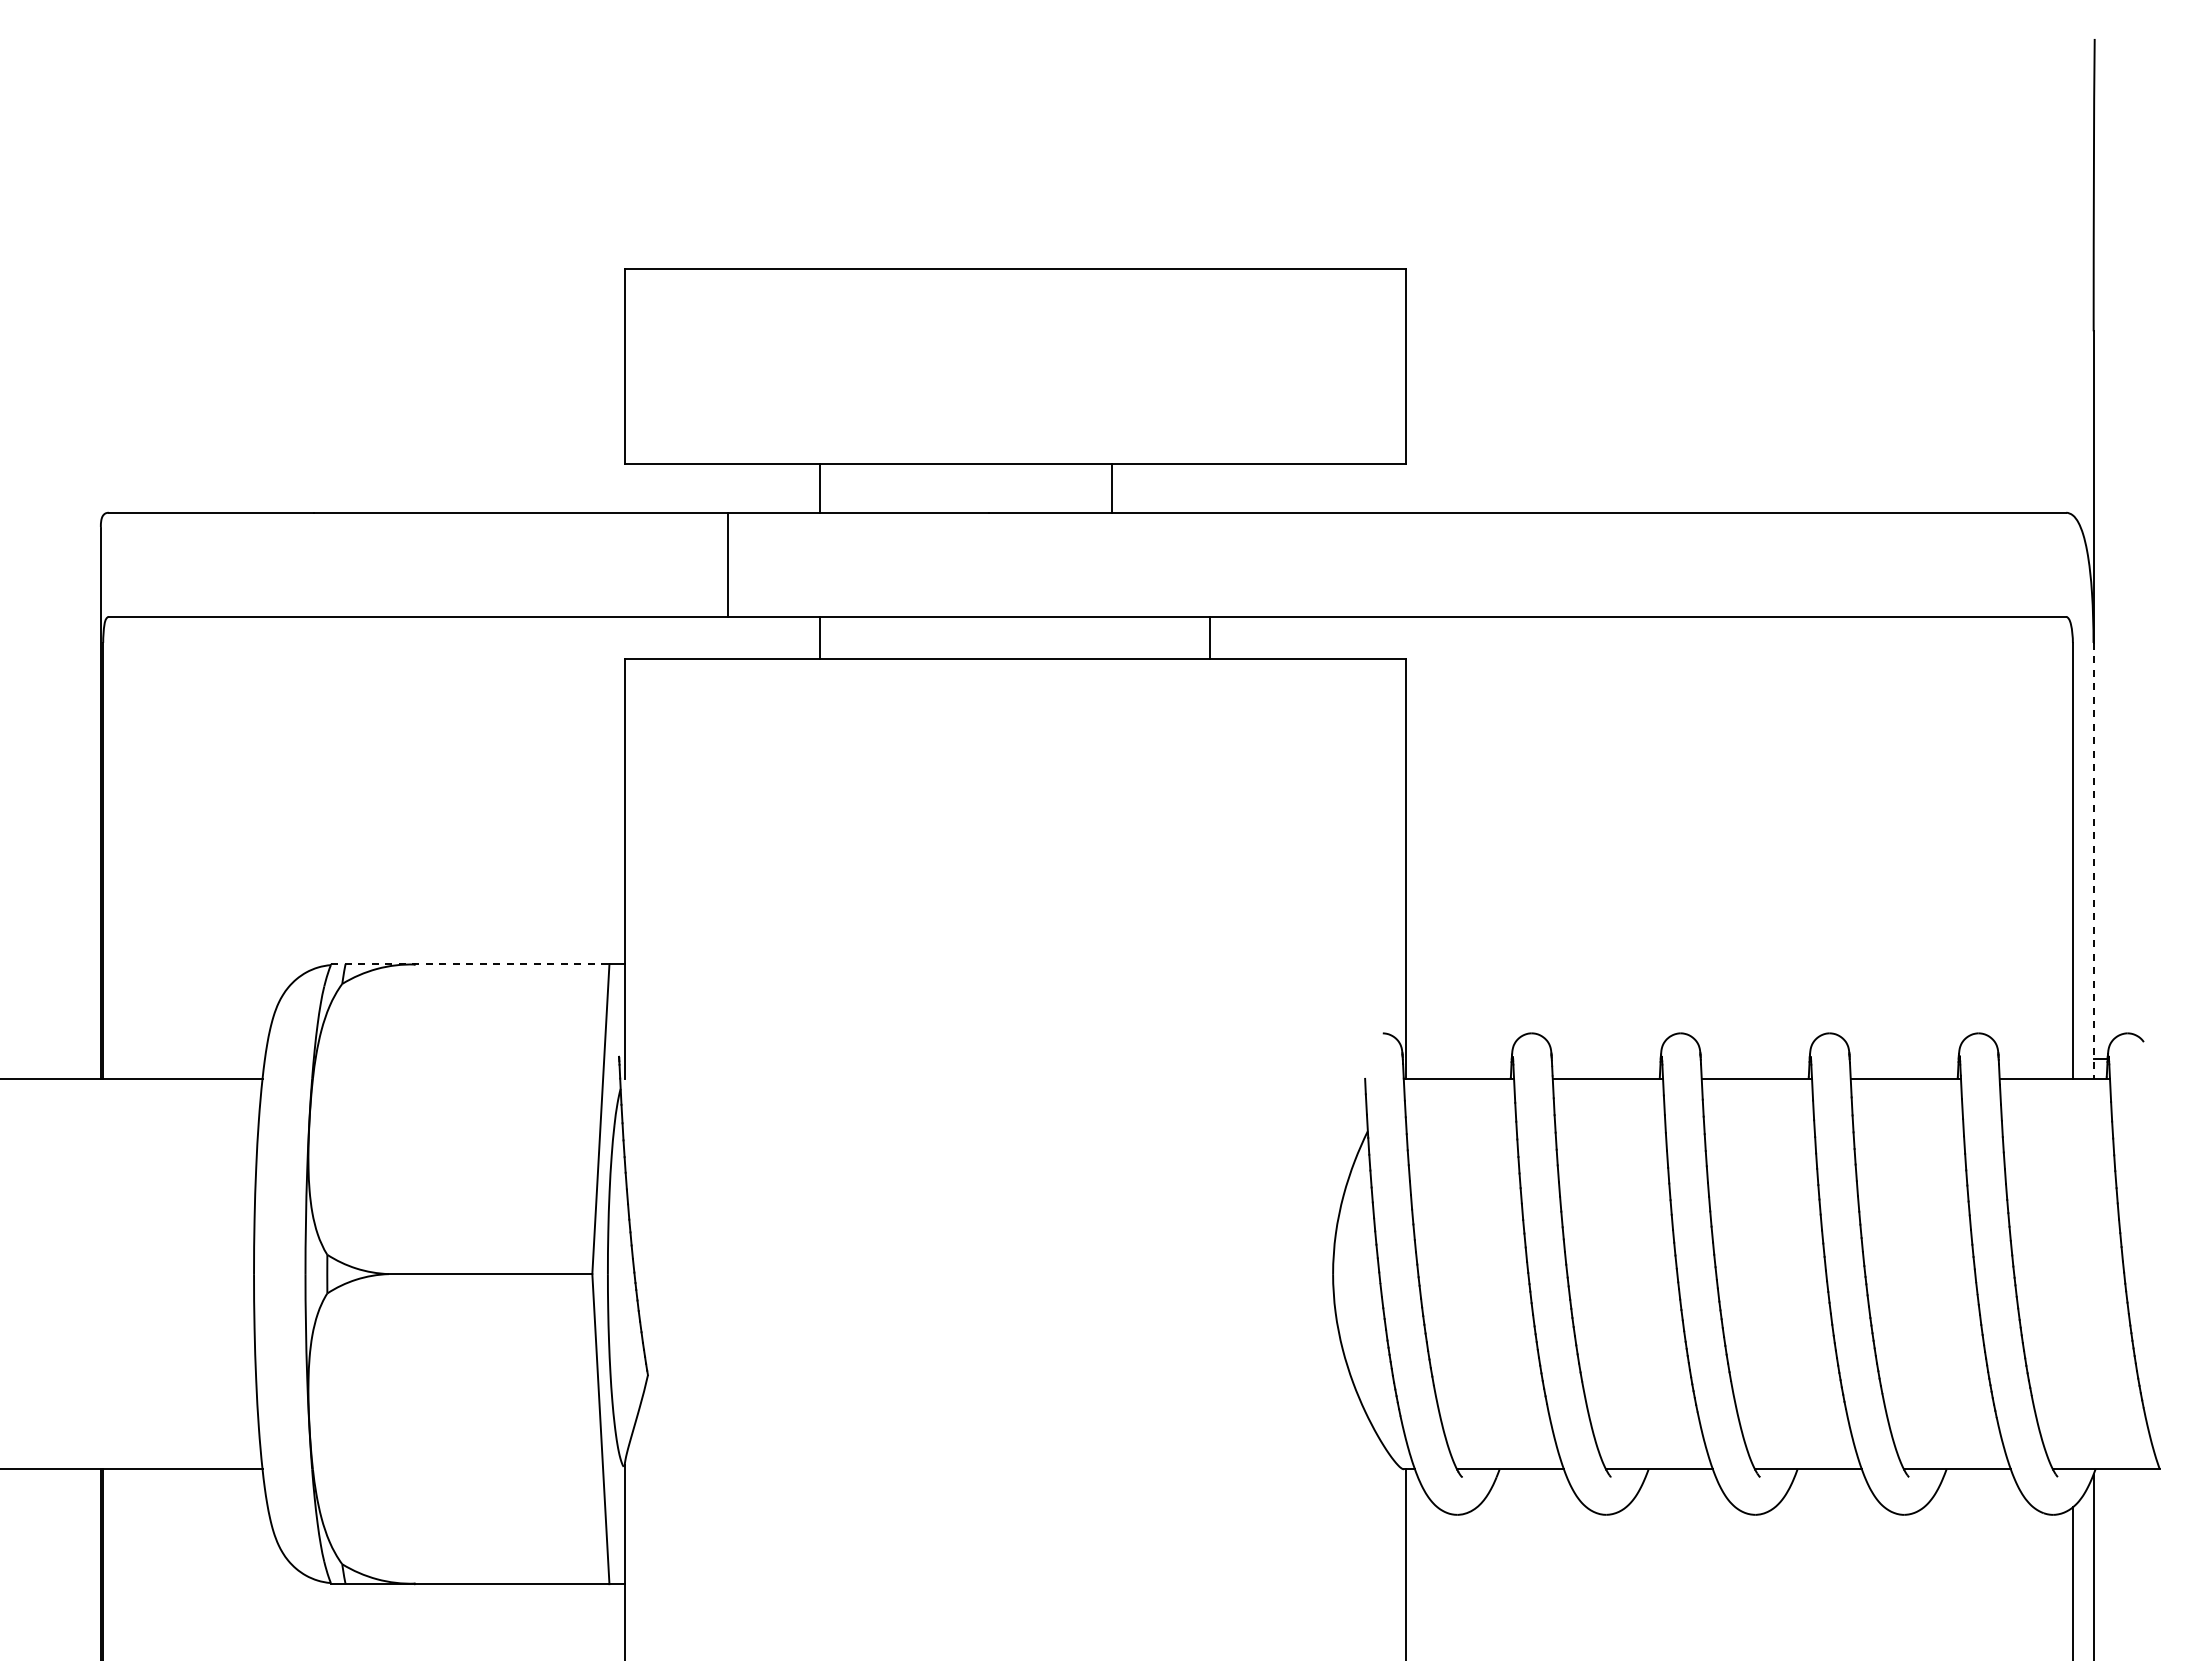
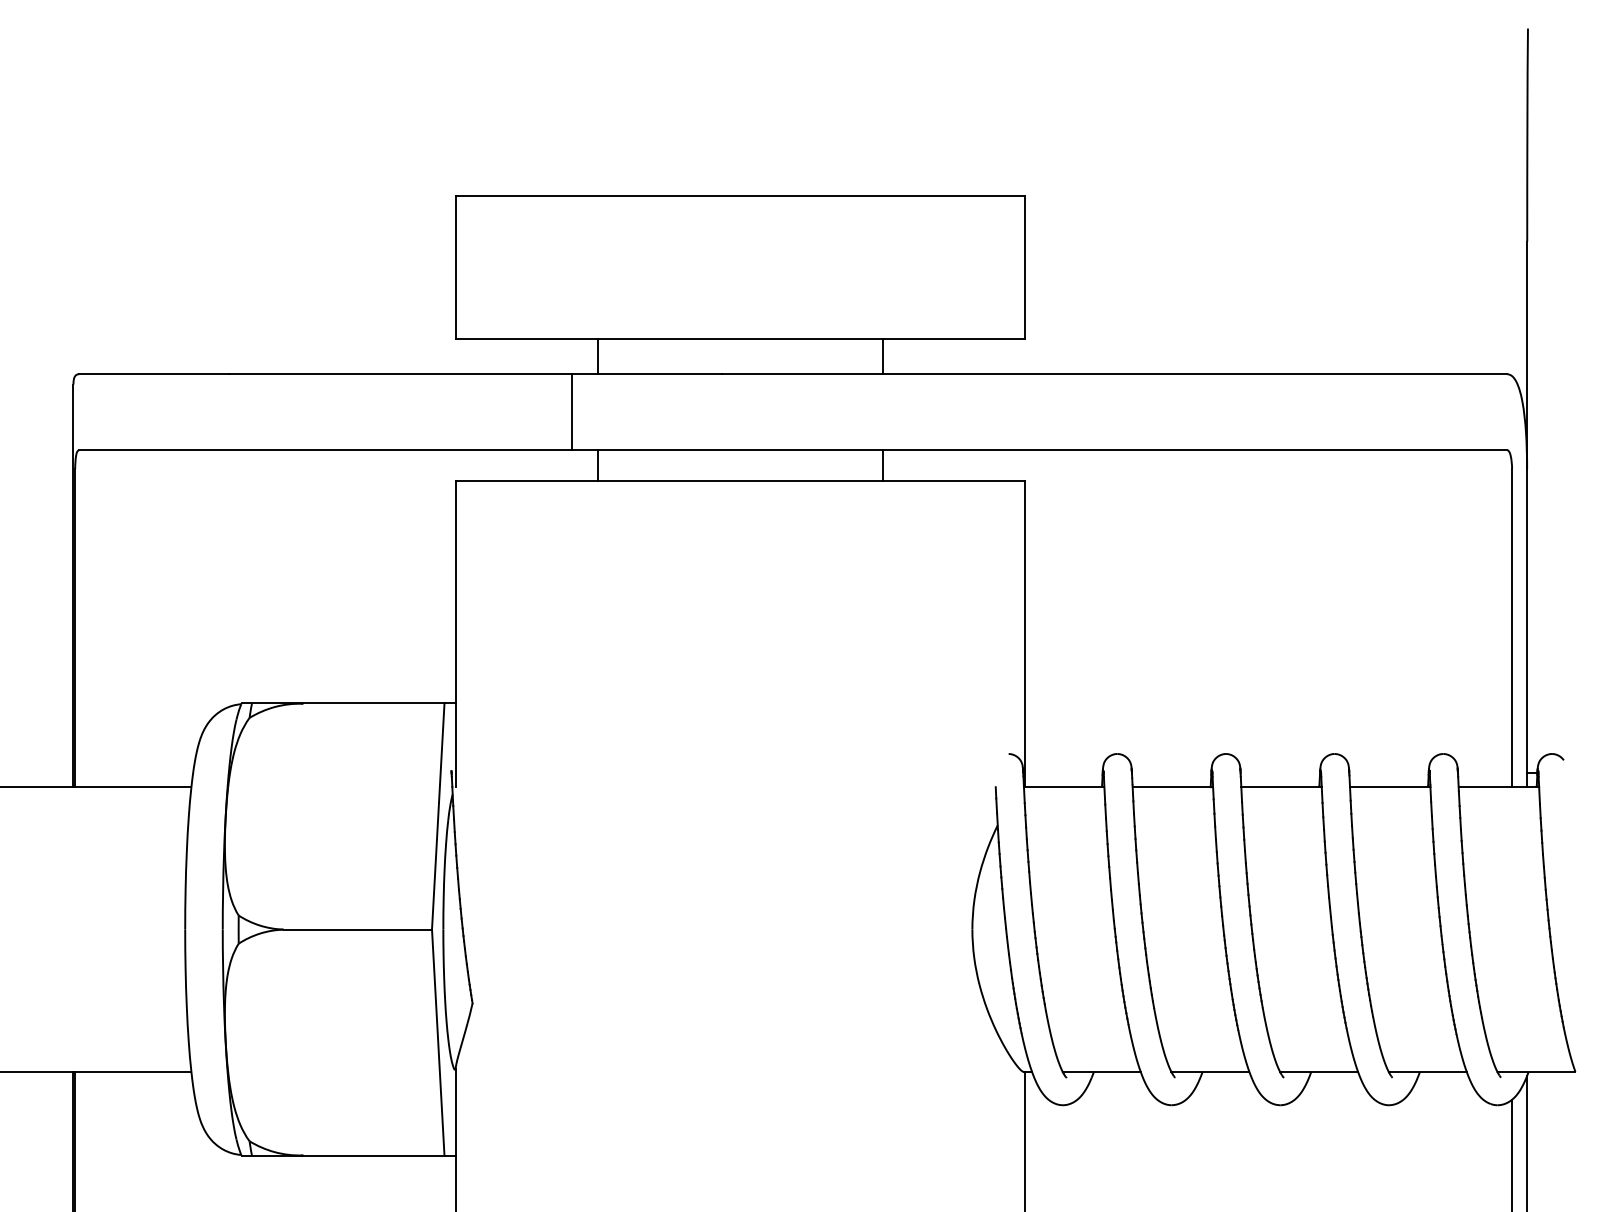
line: (1112, 487) -> (882, 355), moved
line: (728, 564) -> (572, 411), moved
line: (2093, 860) -> (1527, 627), dashed -> solid
line: (470, 964) -> (343, 703), dashed -> solid

